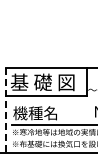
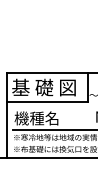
line: (6, 111) -> (7, 116), dashed -> solid

